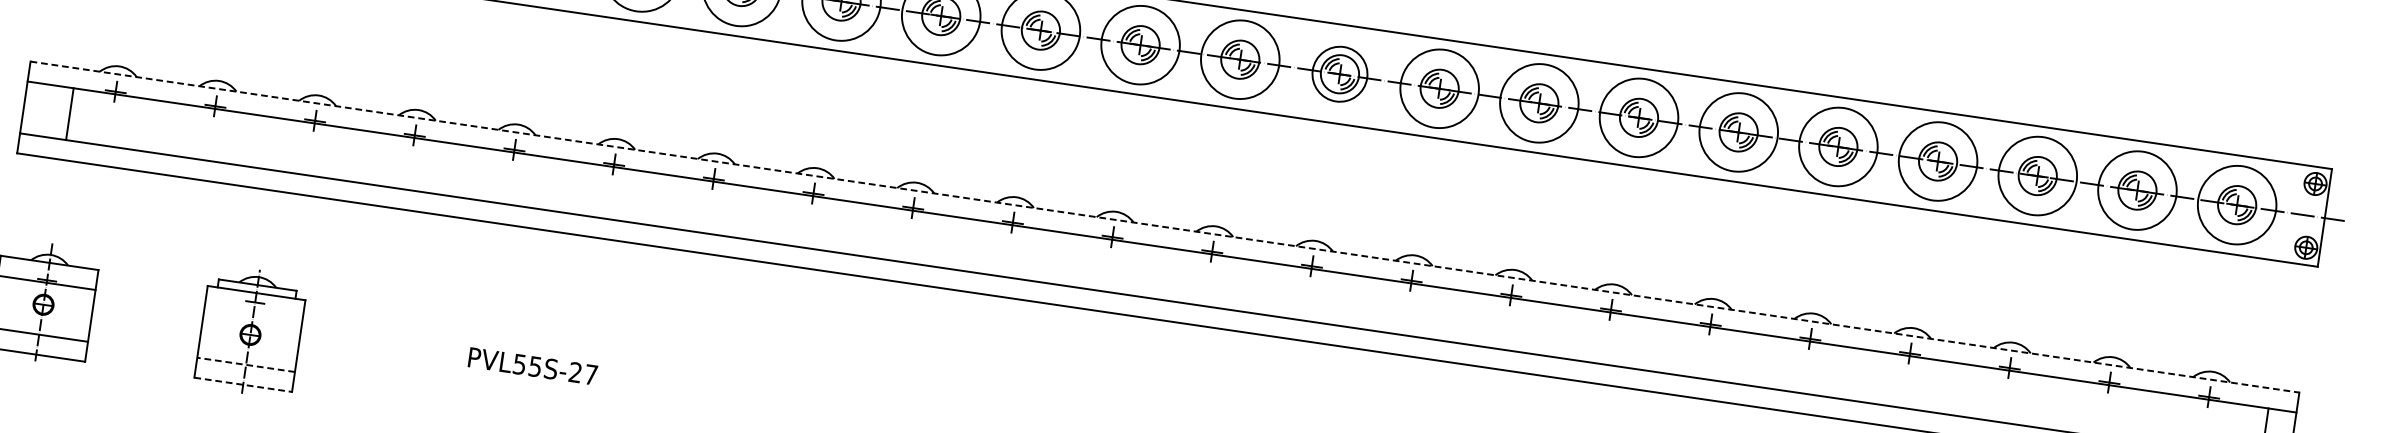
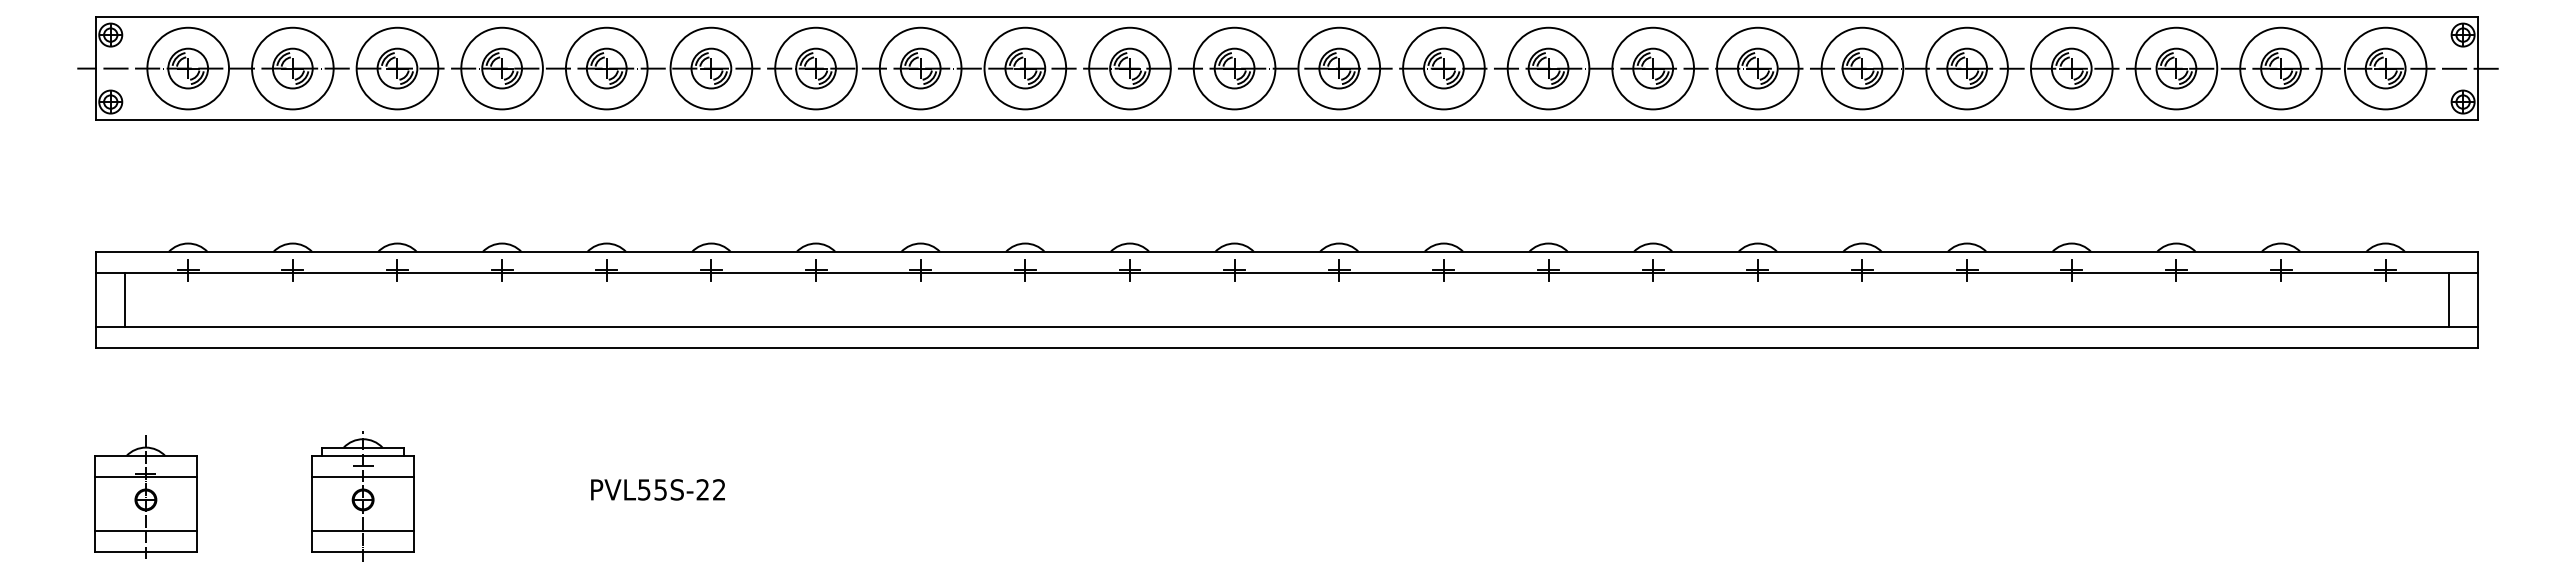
circle: (1339, 74) -> (1443, 68), size x1.43
line: (70, 113) -> (125, 299), moved
line: (1164, 226) -> (1286, 251), dashed -> solid
line: (253, 312) -> (362, 476), added
line: (245, 364) -> (362, 531), dashed -> solid
text: (591, 374) -> (719, 489), PVL55S-27 -> PVL55S-22
line: (243, 385) -> (363, 552), dashed -> solid

